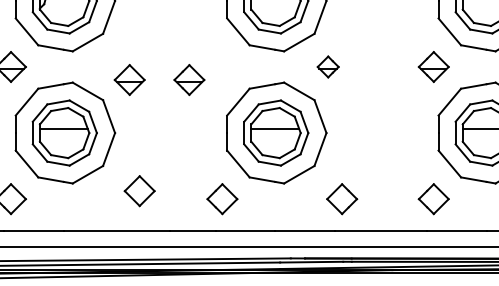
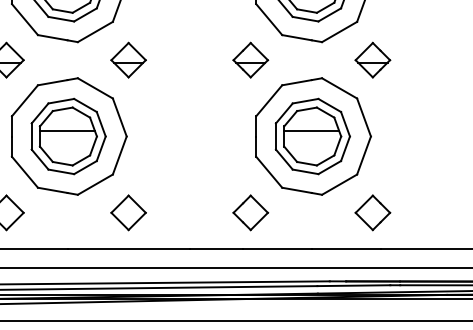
part: (328, 66) -> (373, 59), size x1.43
part: (129, 79) -> (128, 59), moved
part: (189, 79) -> (250, 59), moved
part: (139, 191) -> (128, 213), moved
part: (342, 199) -> (373, 213), moved

